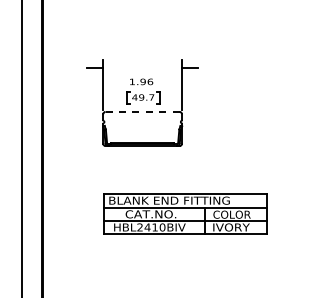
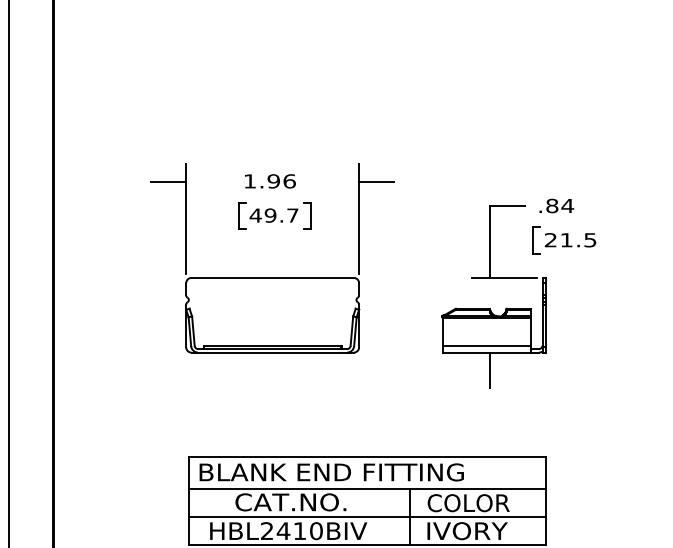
part: (143, 91) -> (274, 202), moved
line: (142, 111) -> (272, 276), dashed -> solid
part: (254, 118) -> (517, 292), added

